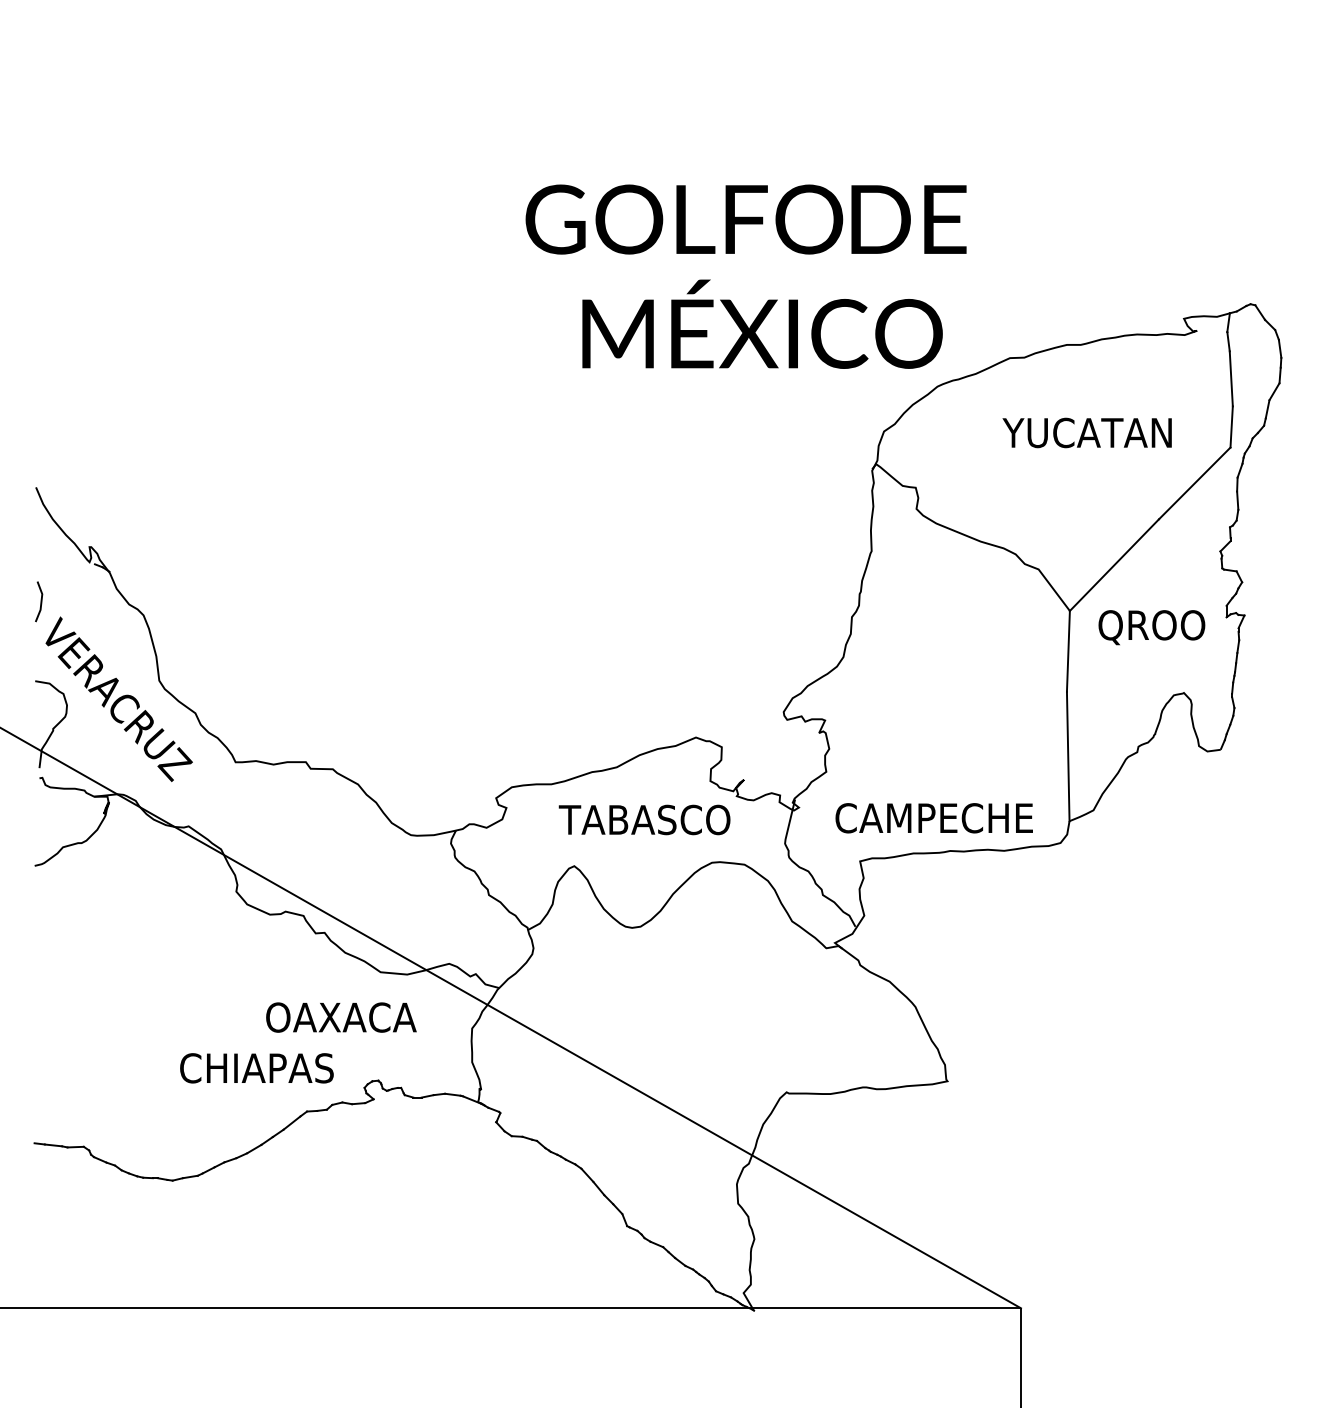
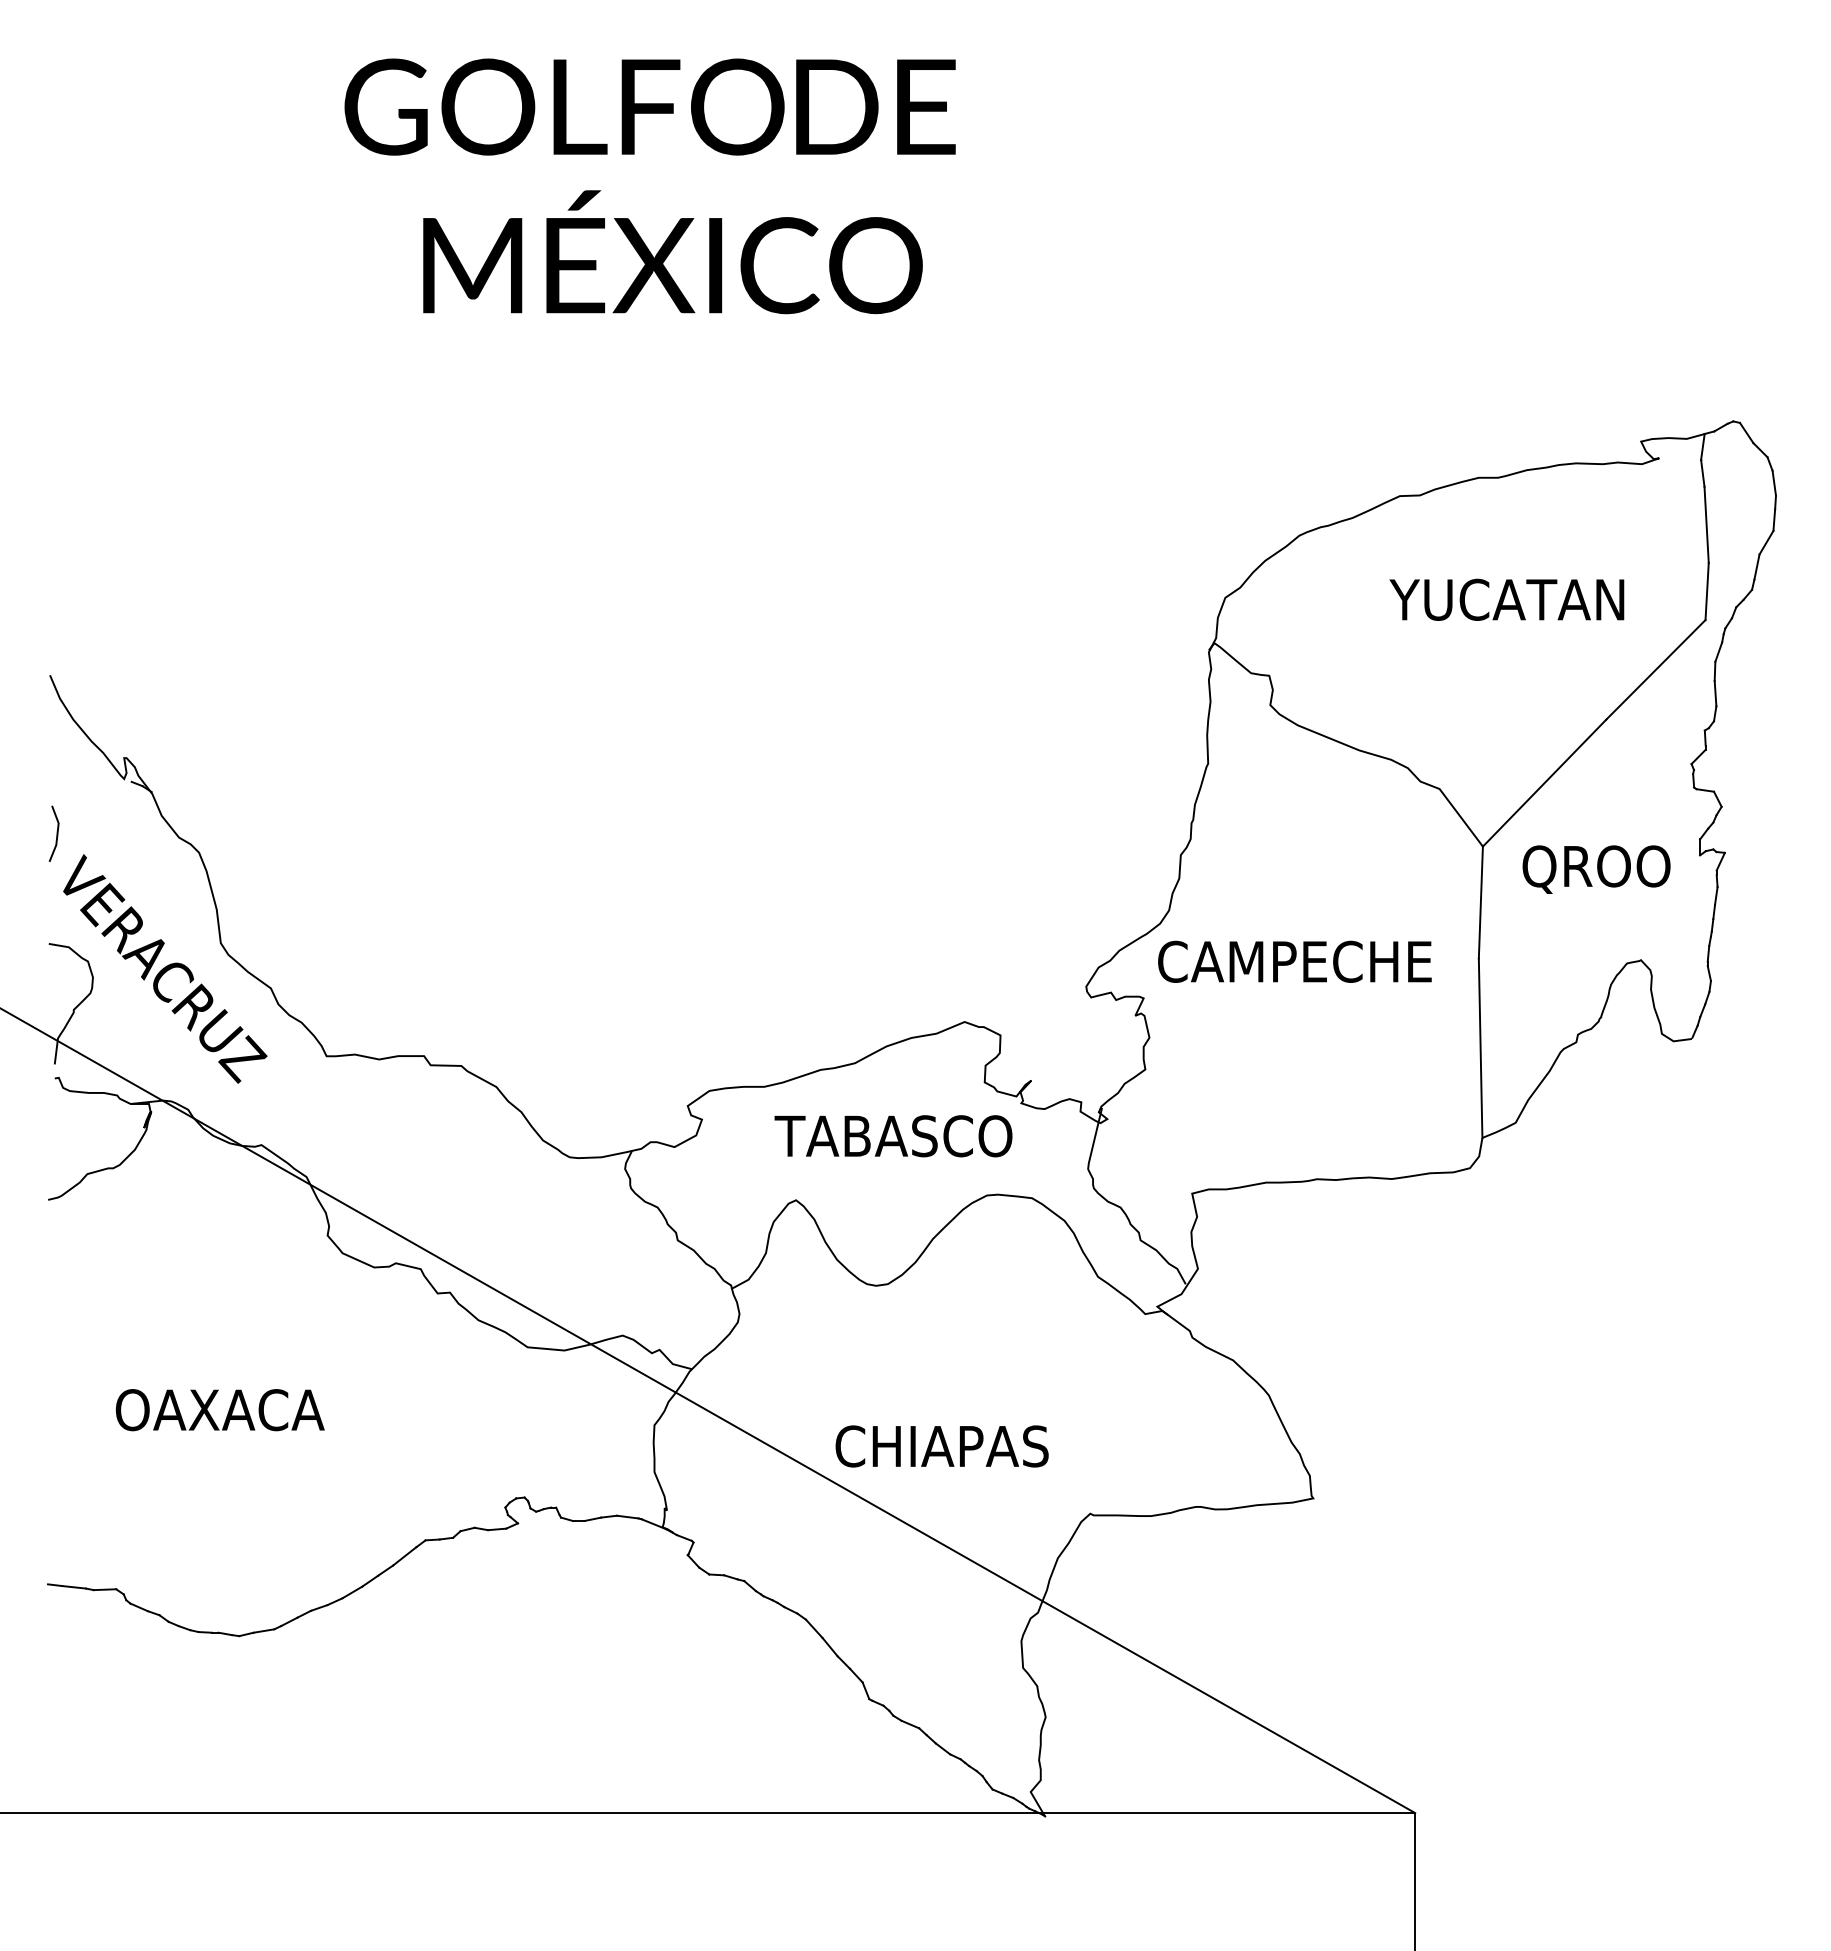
text: (745, 276) -> (649, 186), moved
text: (933, 817) -> (1294, 961), moved
text: (340, 1017) -> (219, 1410), moved
text: (256, 1068) -> (941, 1446), moved

